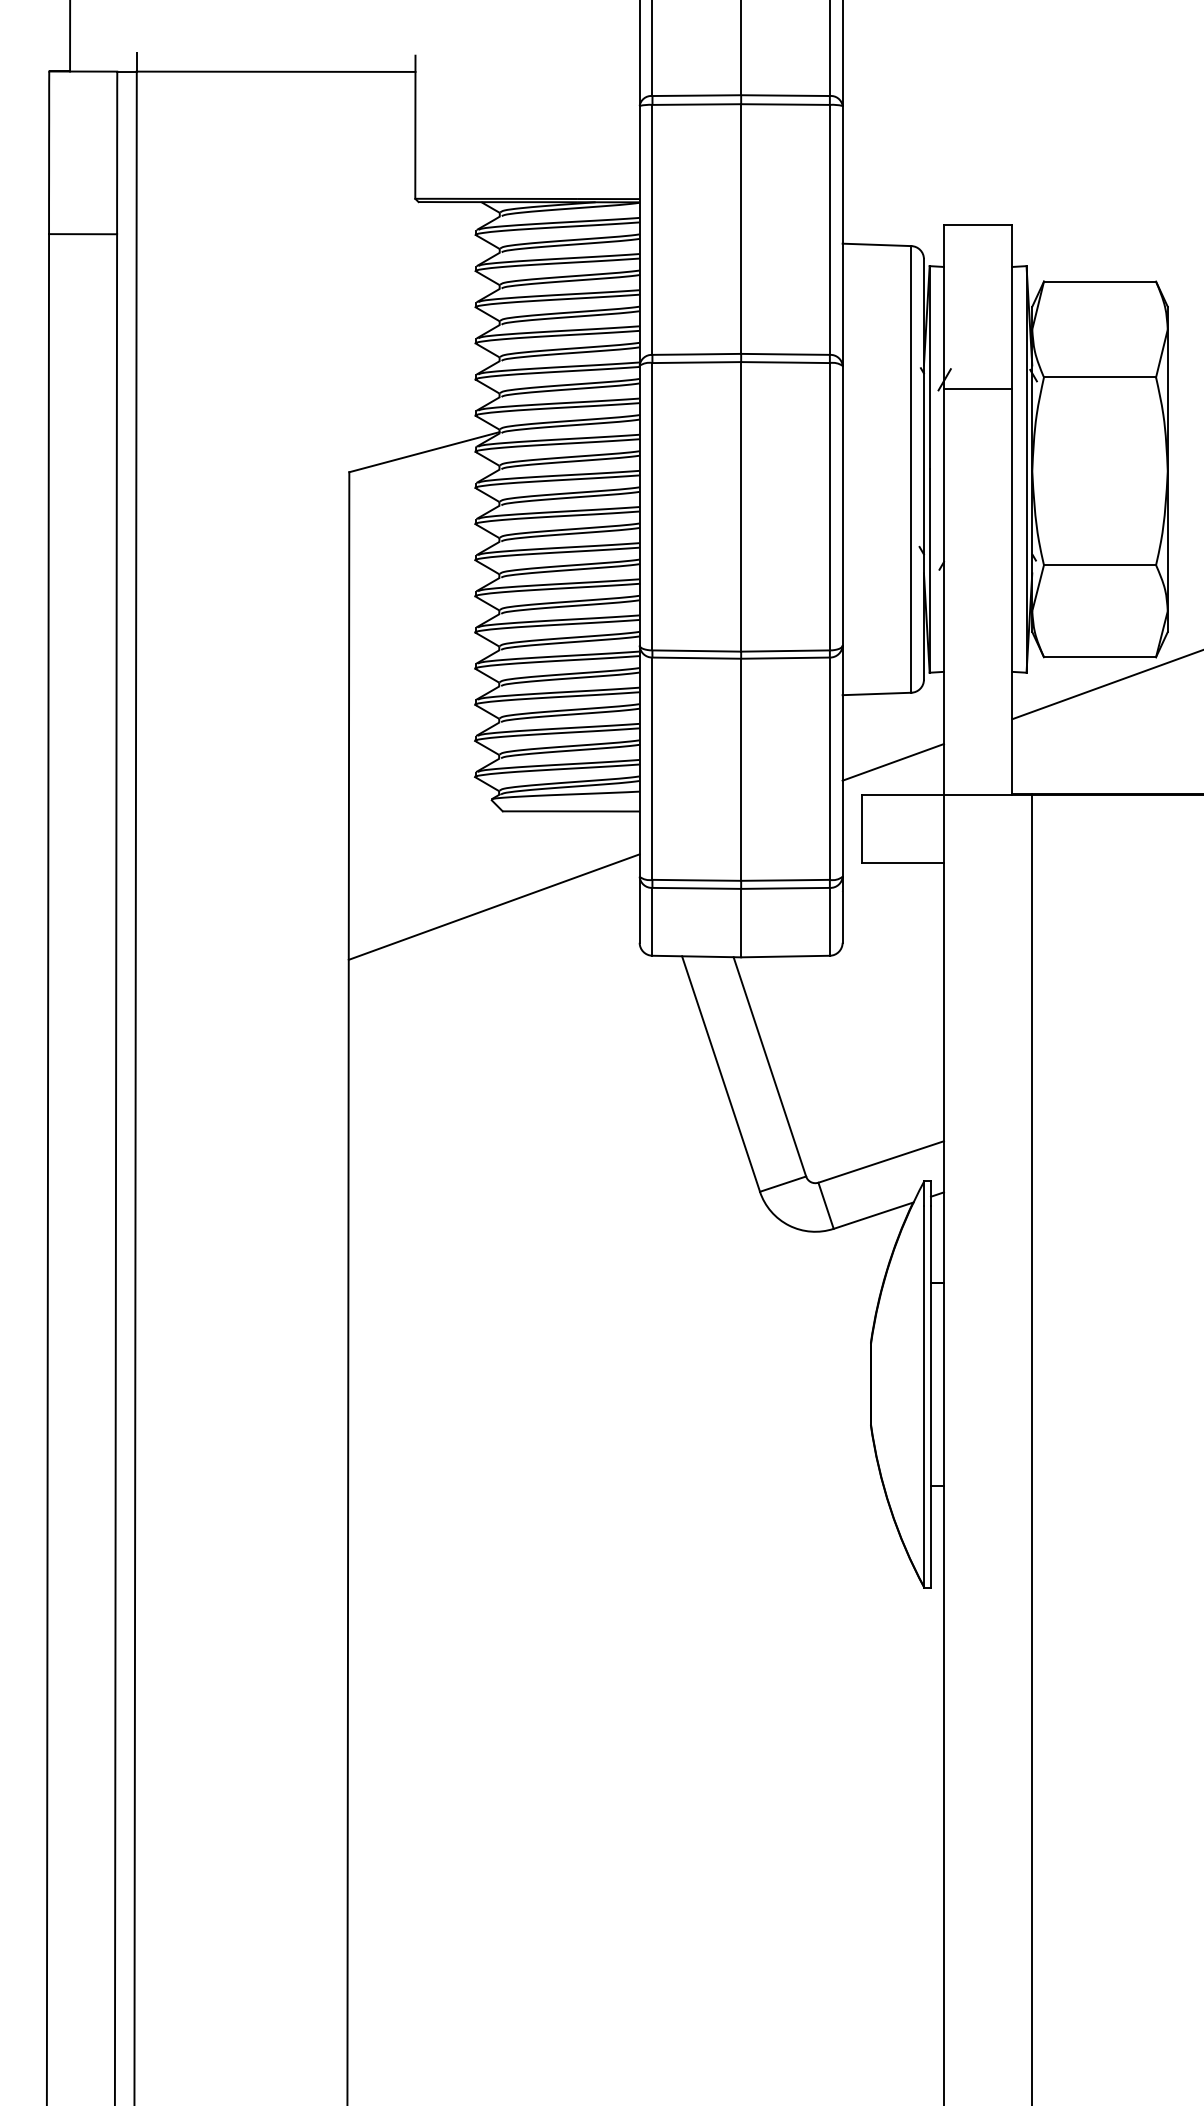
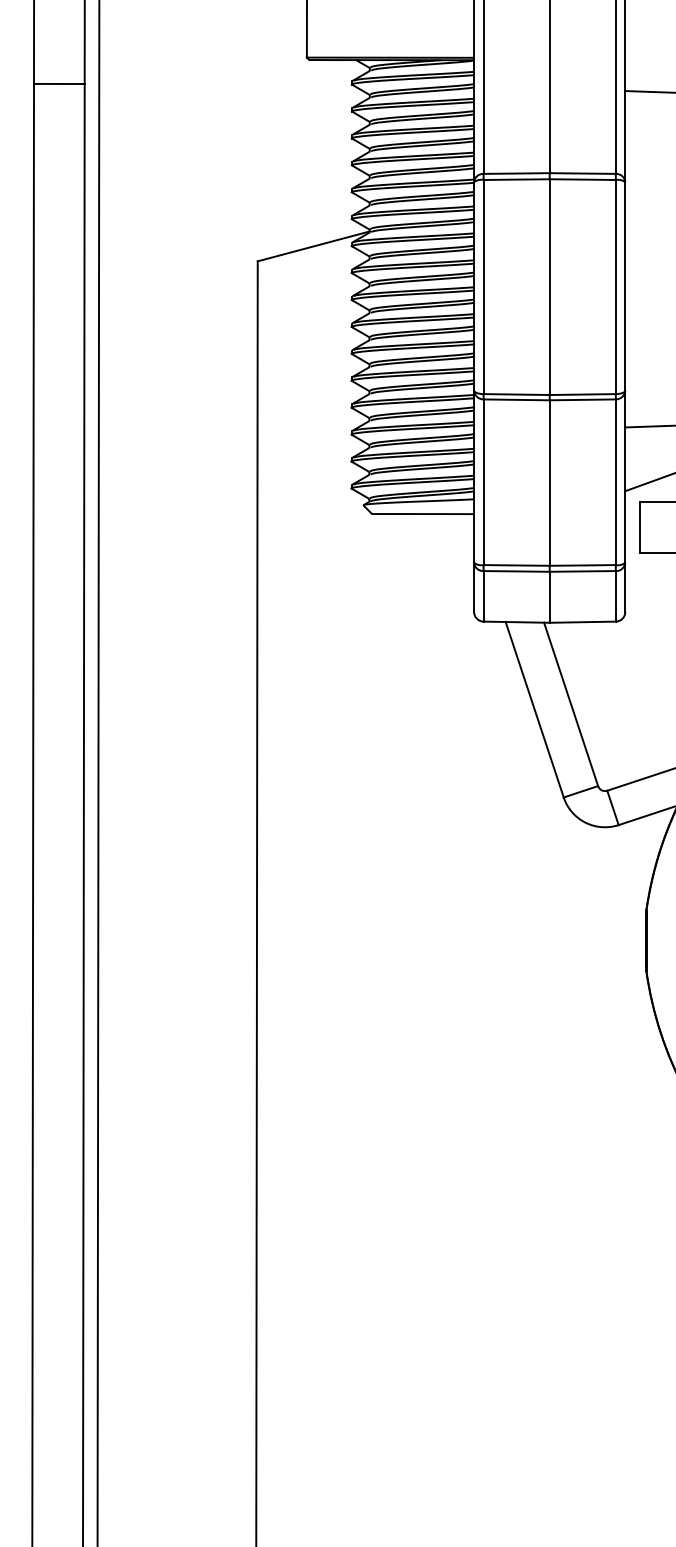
line: (493, 906) -> (365, 584), removed

